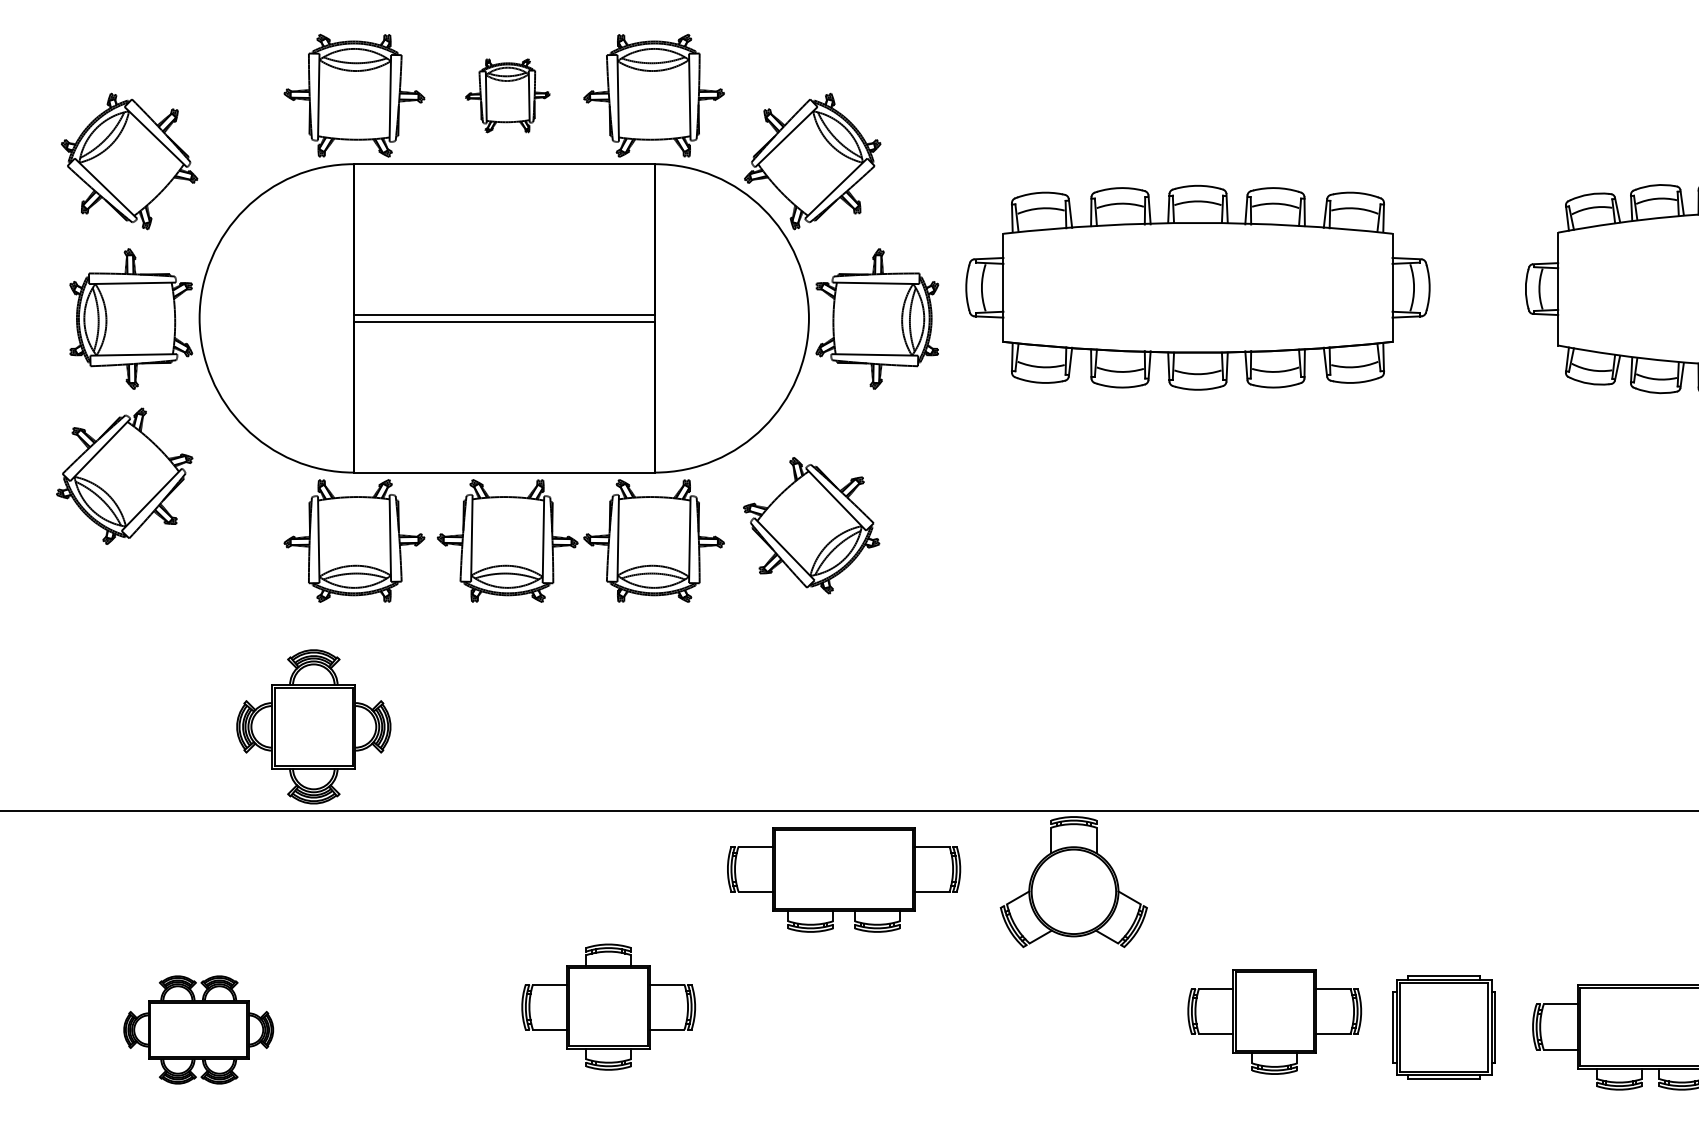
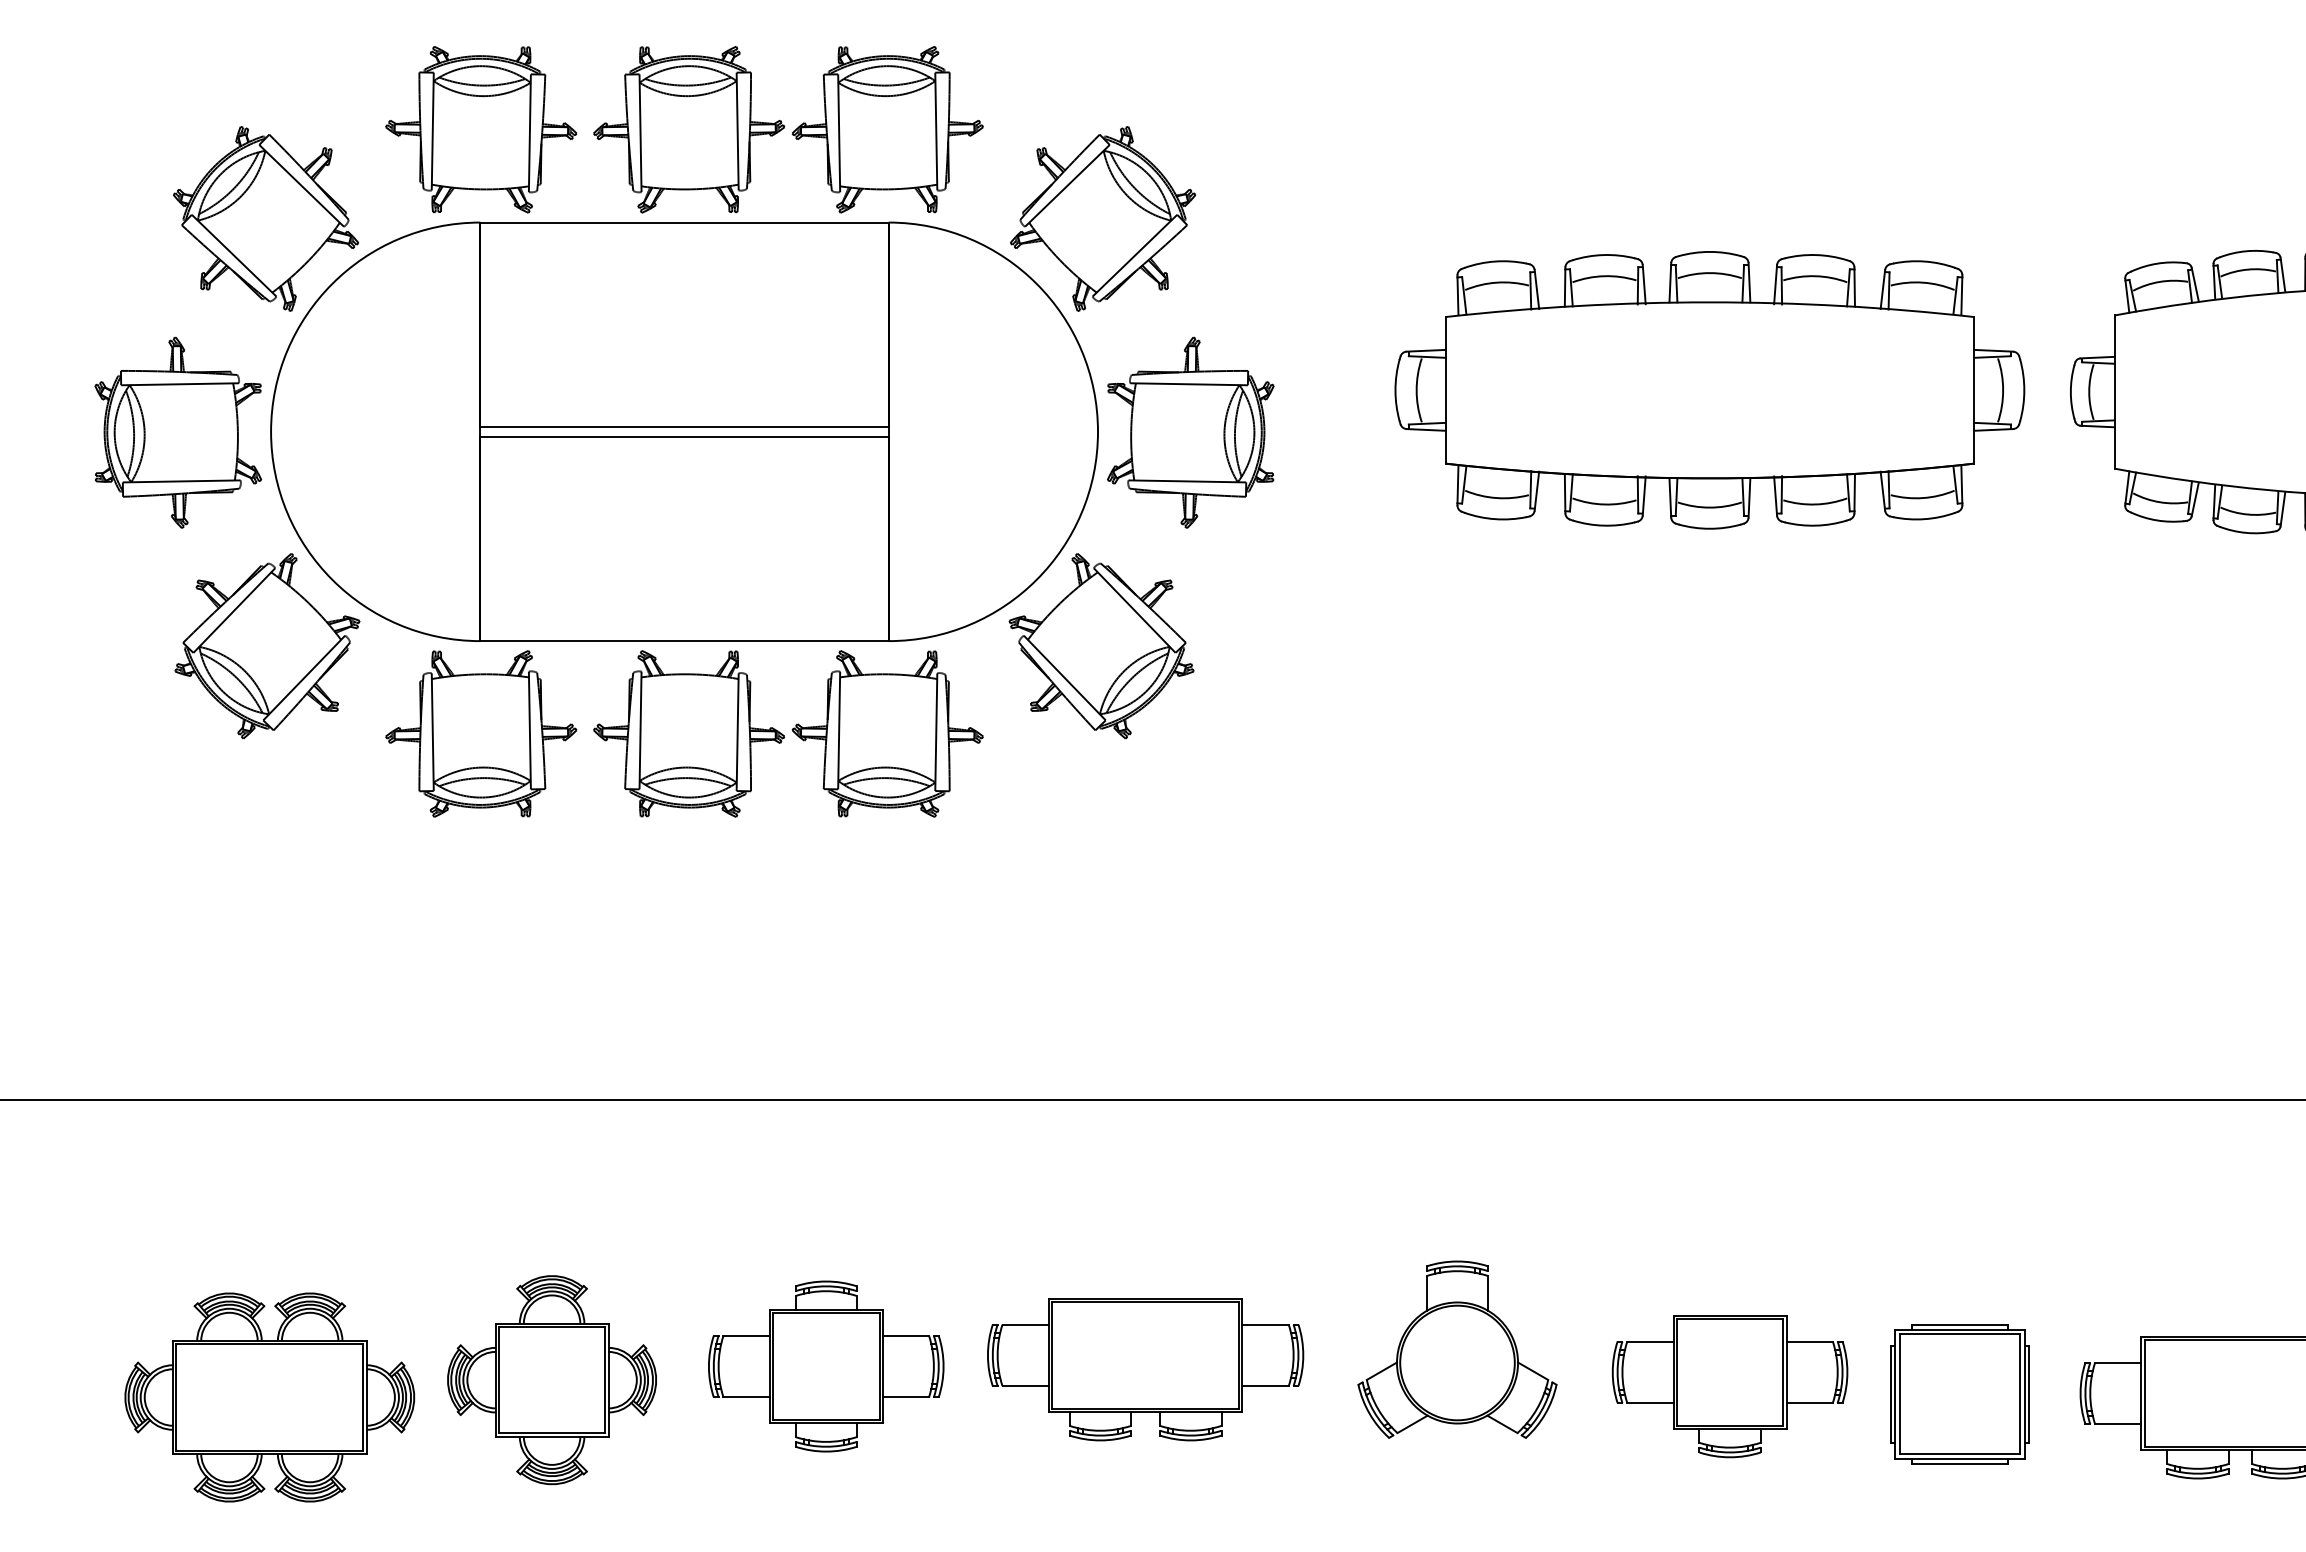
part: (507, 95) -> (689, 129), size x1.67
part: (129, 161) -> (265, 218), moved
part: (1197, 287) -> (1709, 390), moved
part: (124, 476) -> (267, 646), moved
part: (811, 525) -> (1101, 646), moved
part: (313, 727) -> (551, 1380), moved
part: (843, 879) -> (1145, 1369), moved
part: (1073, 881) -> (1457, 1349), moved
part: (198, 1029) -> (269, 1397), size x1.43

